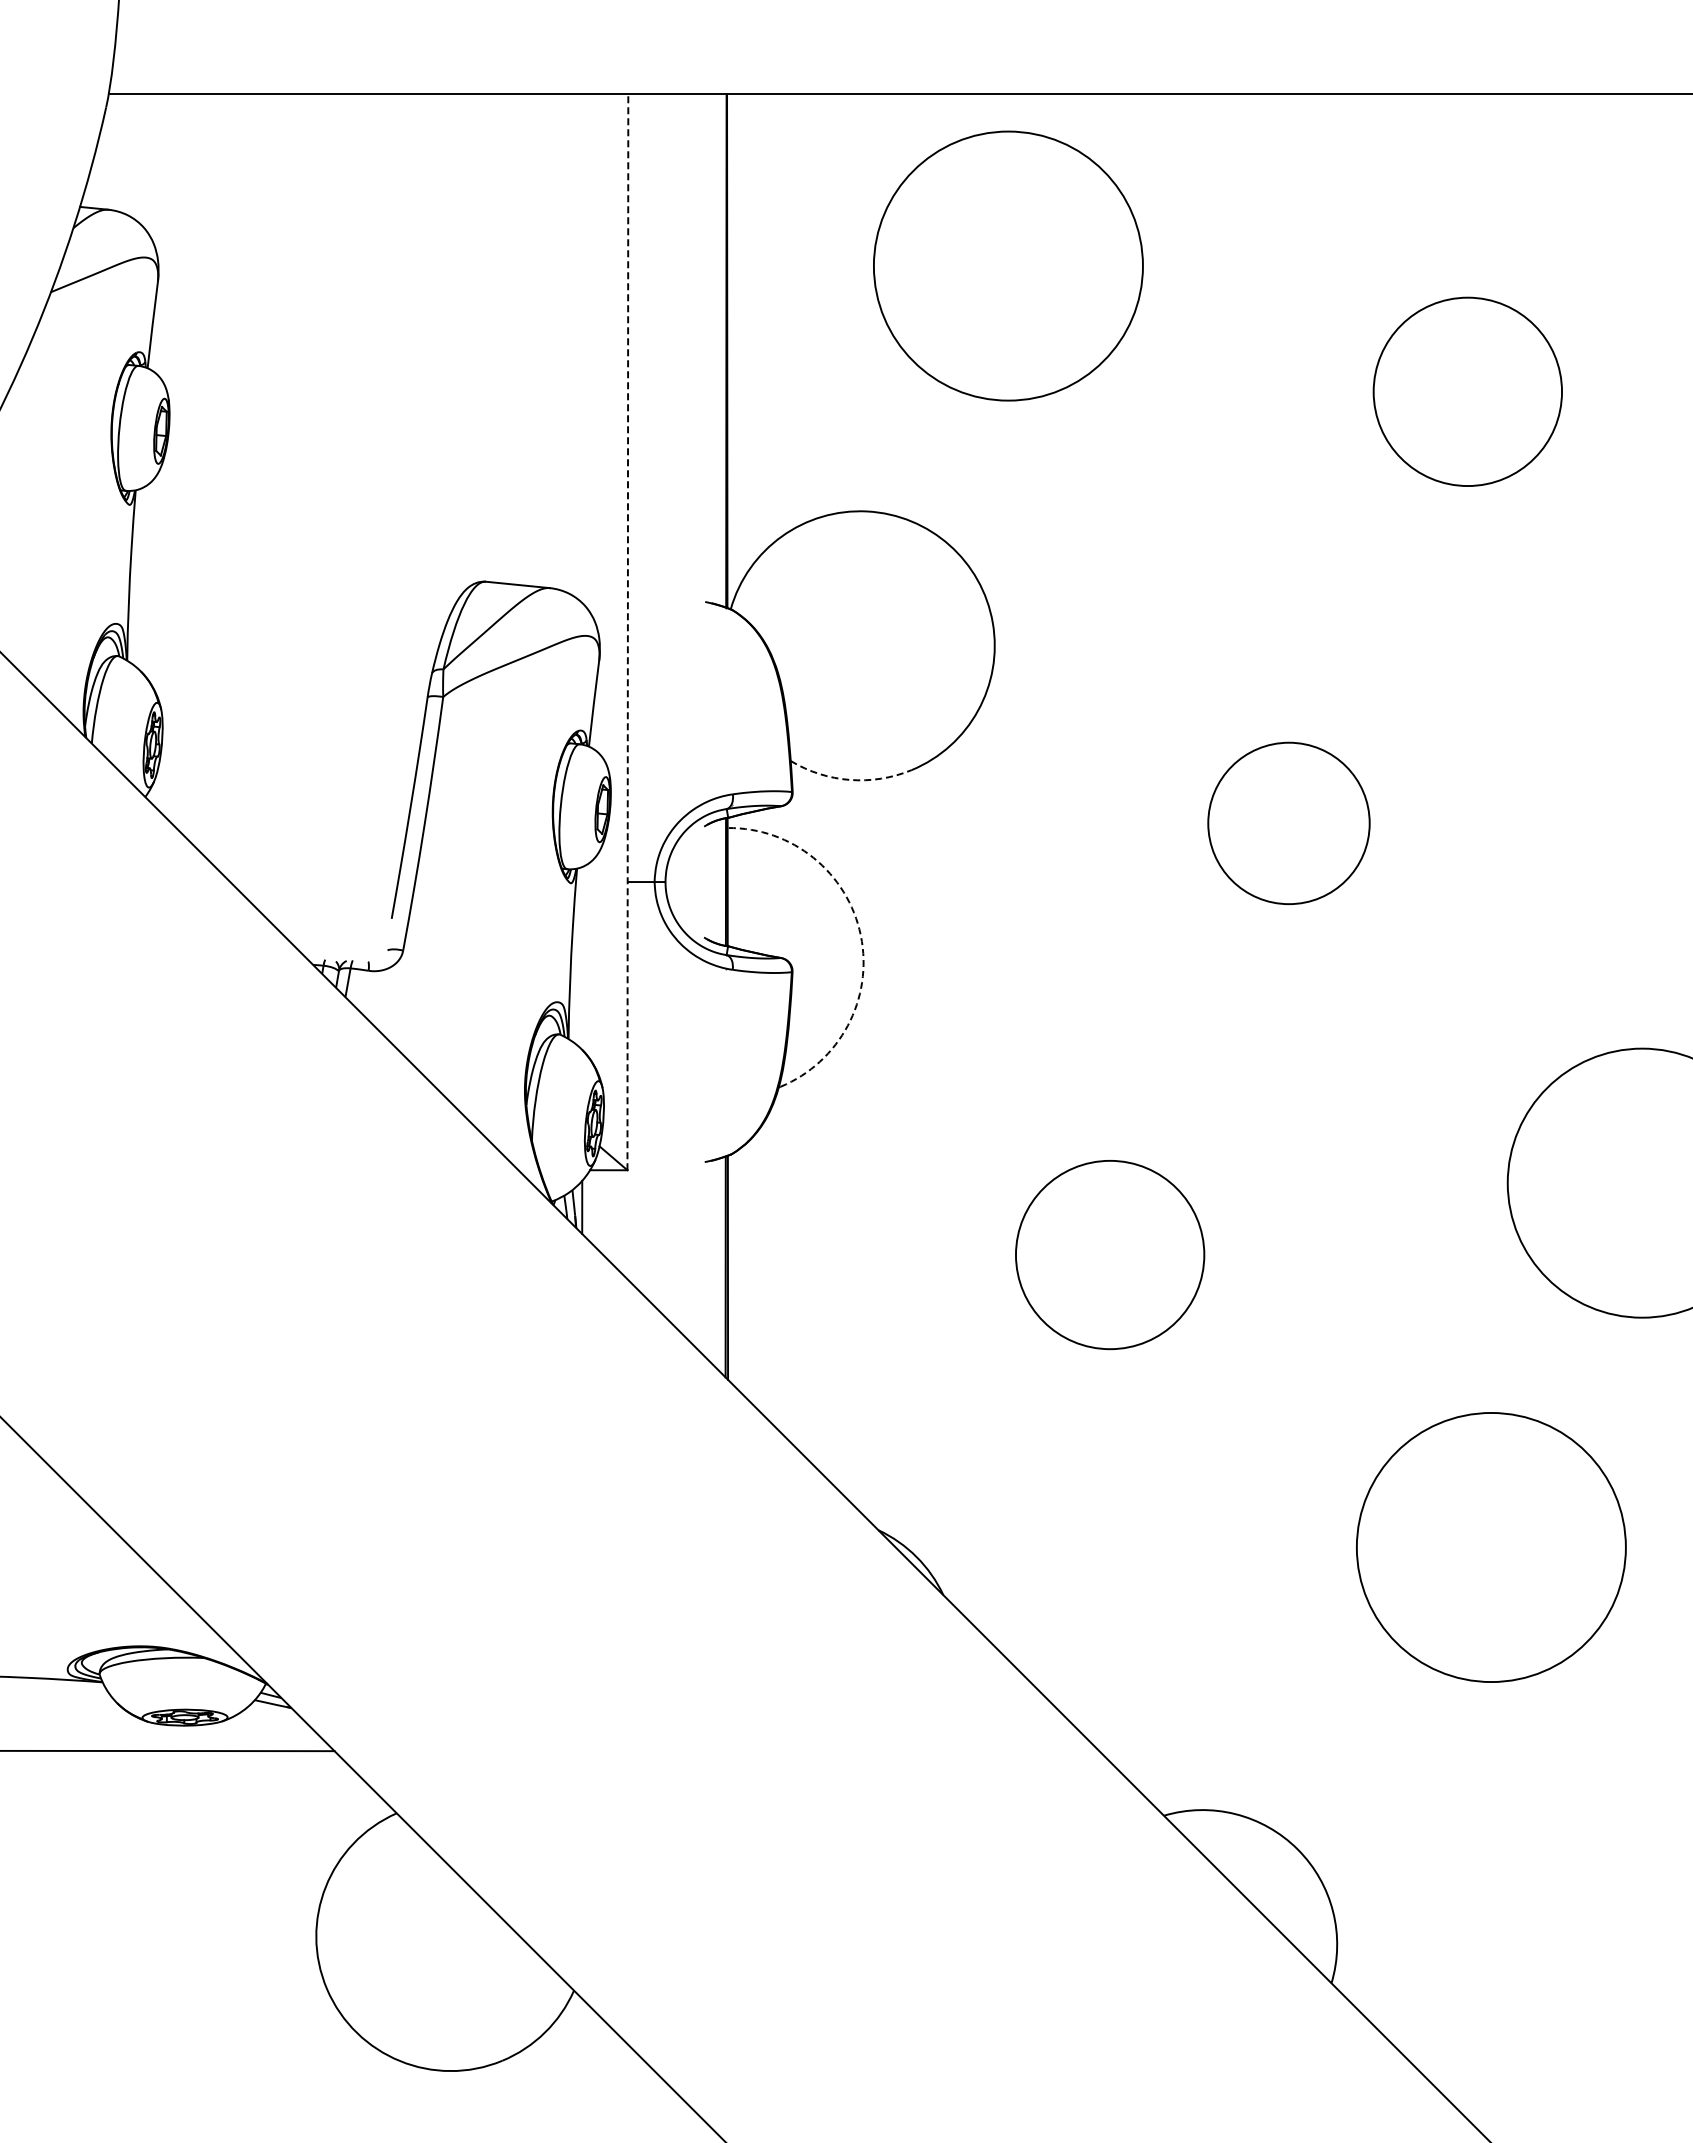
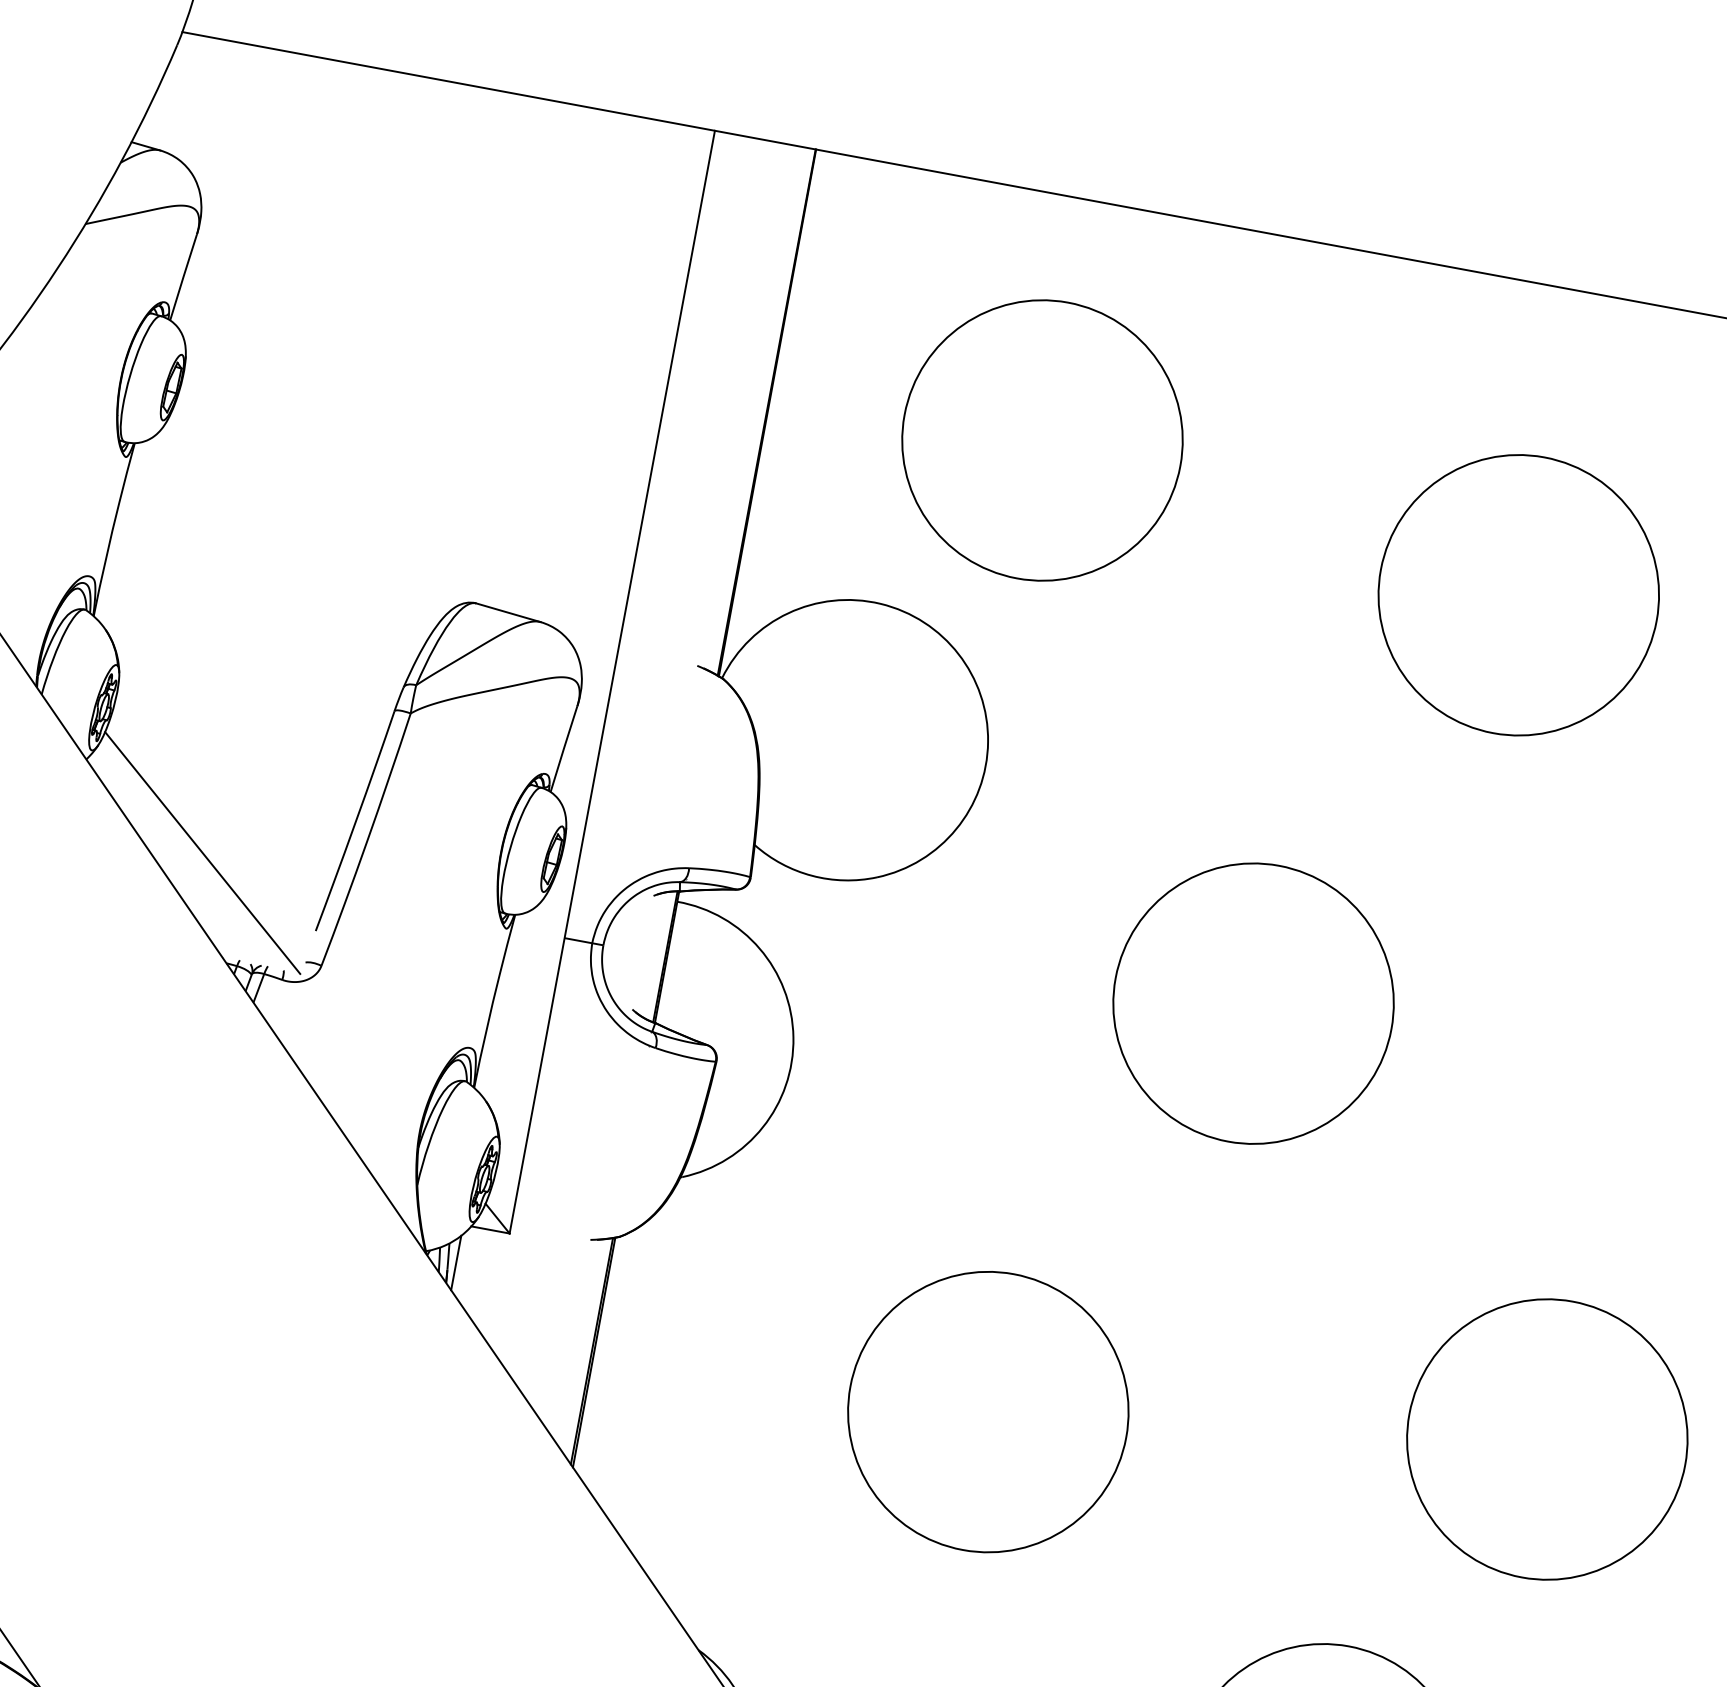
circle: (1008, 265) -> (1042, 439), moved
circle: (1467, 391) -> (1518, 594), size x1.43
line: (627, 631) -> (612, 681), dashed -> solid
arc: (850, 779) -> (812, 875), dashed -> solid
circle: (1288, 823) -> (1253, 1003), size x1.67
line: (271, 865) -> (202, 853), added
arc: (860, 935) -> (793, 1037), dashed -> solid
circle: (1109, 1254) -> (987, 1411), size x1.43

